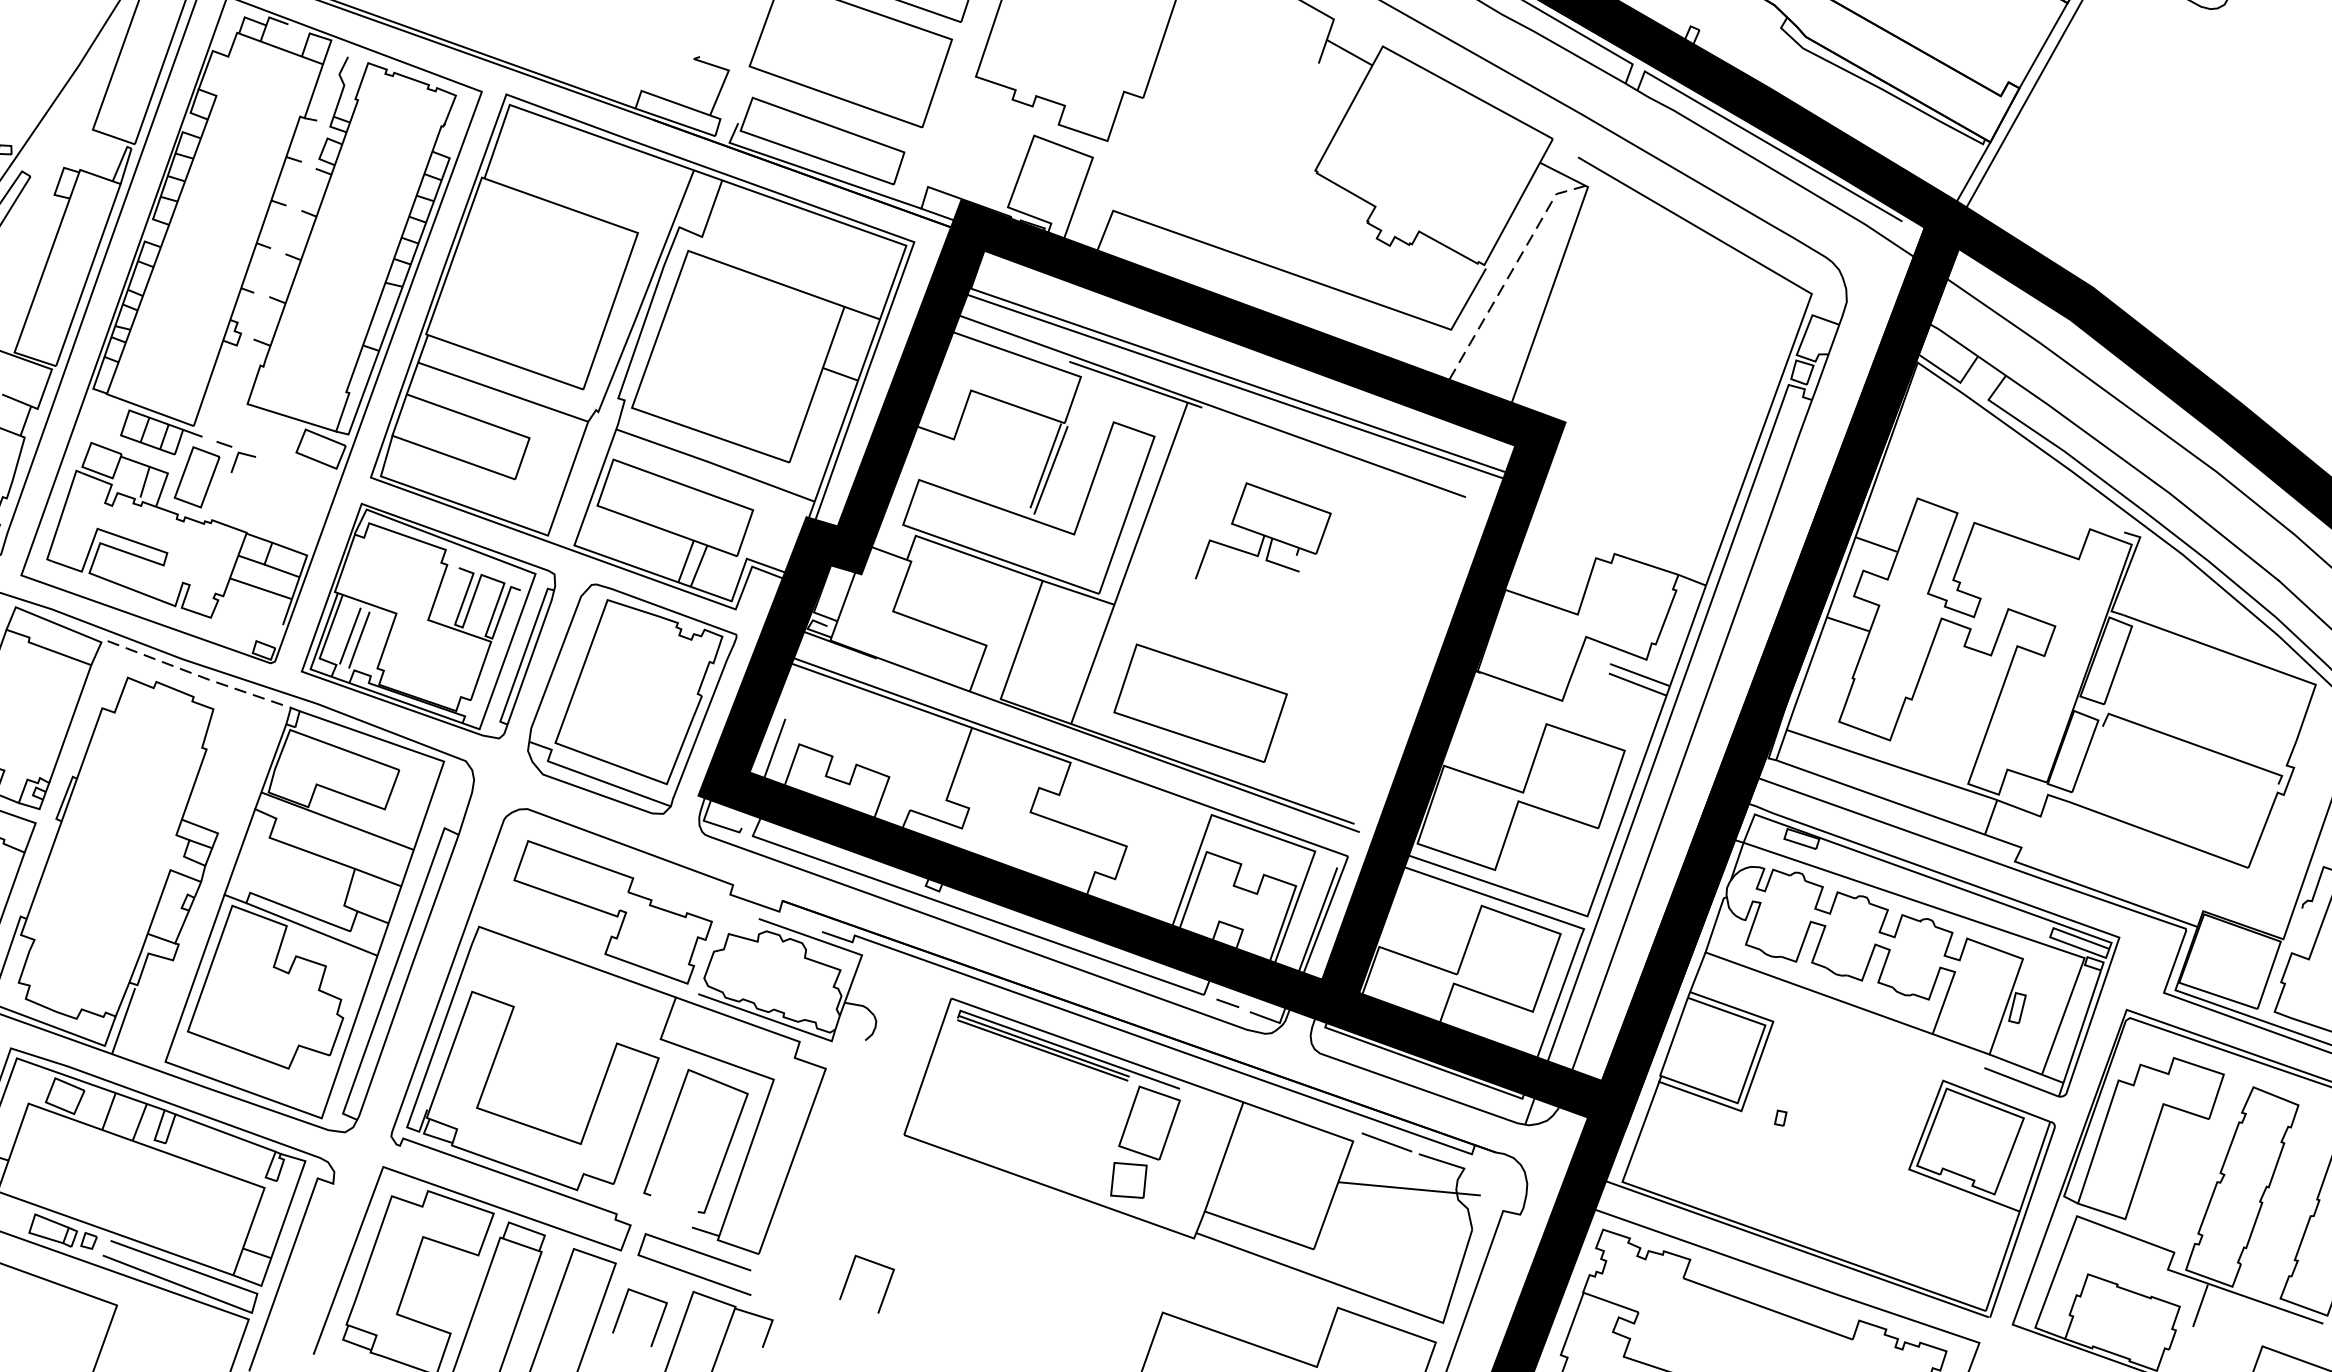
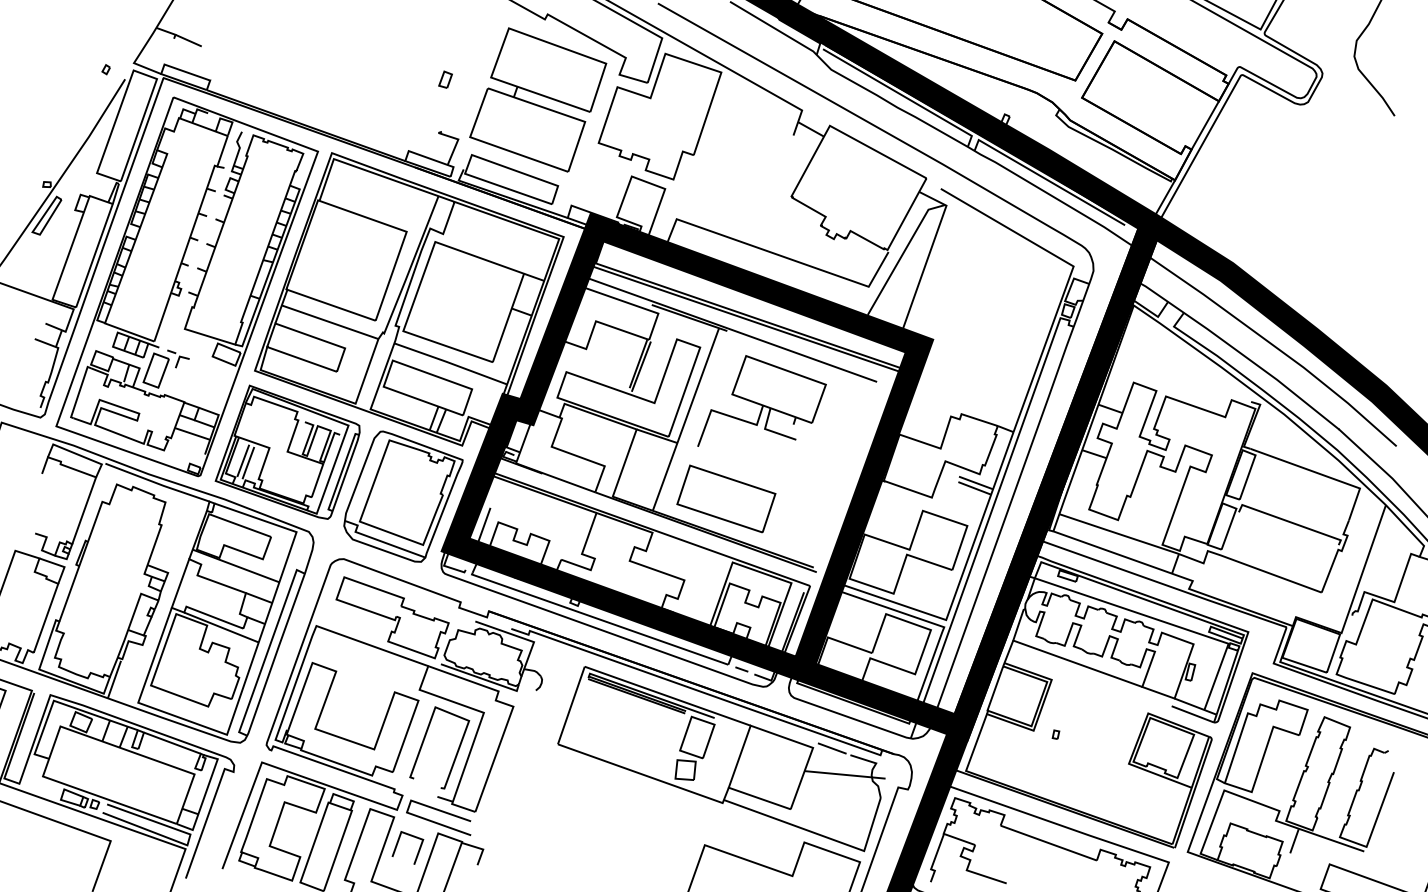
line: (1512, 271) -> (903, 253), dashed -> solid
part: (1262, 529) -> (761, 400), size x1.67
line: (201, 675) -> (158, 483), dashed -> solid
line: (850, 1276) -> (527, 824), removed

